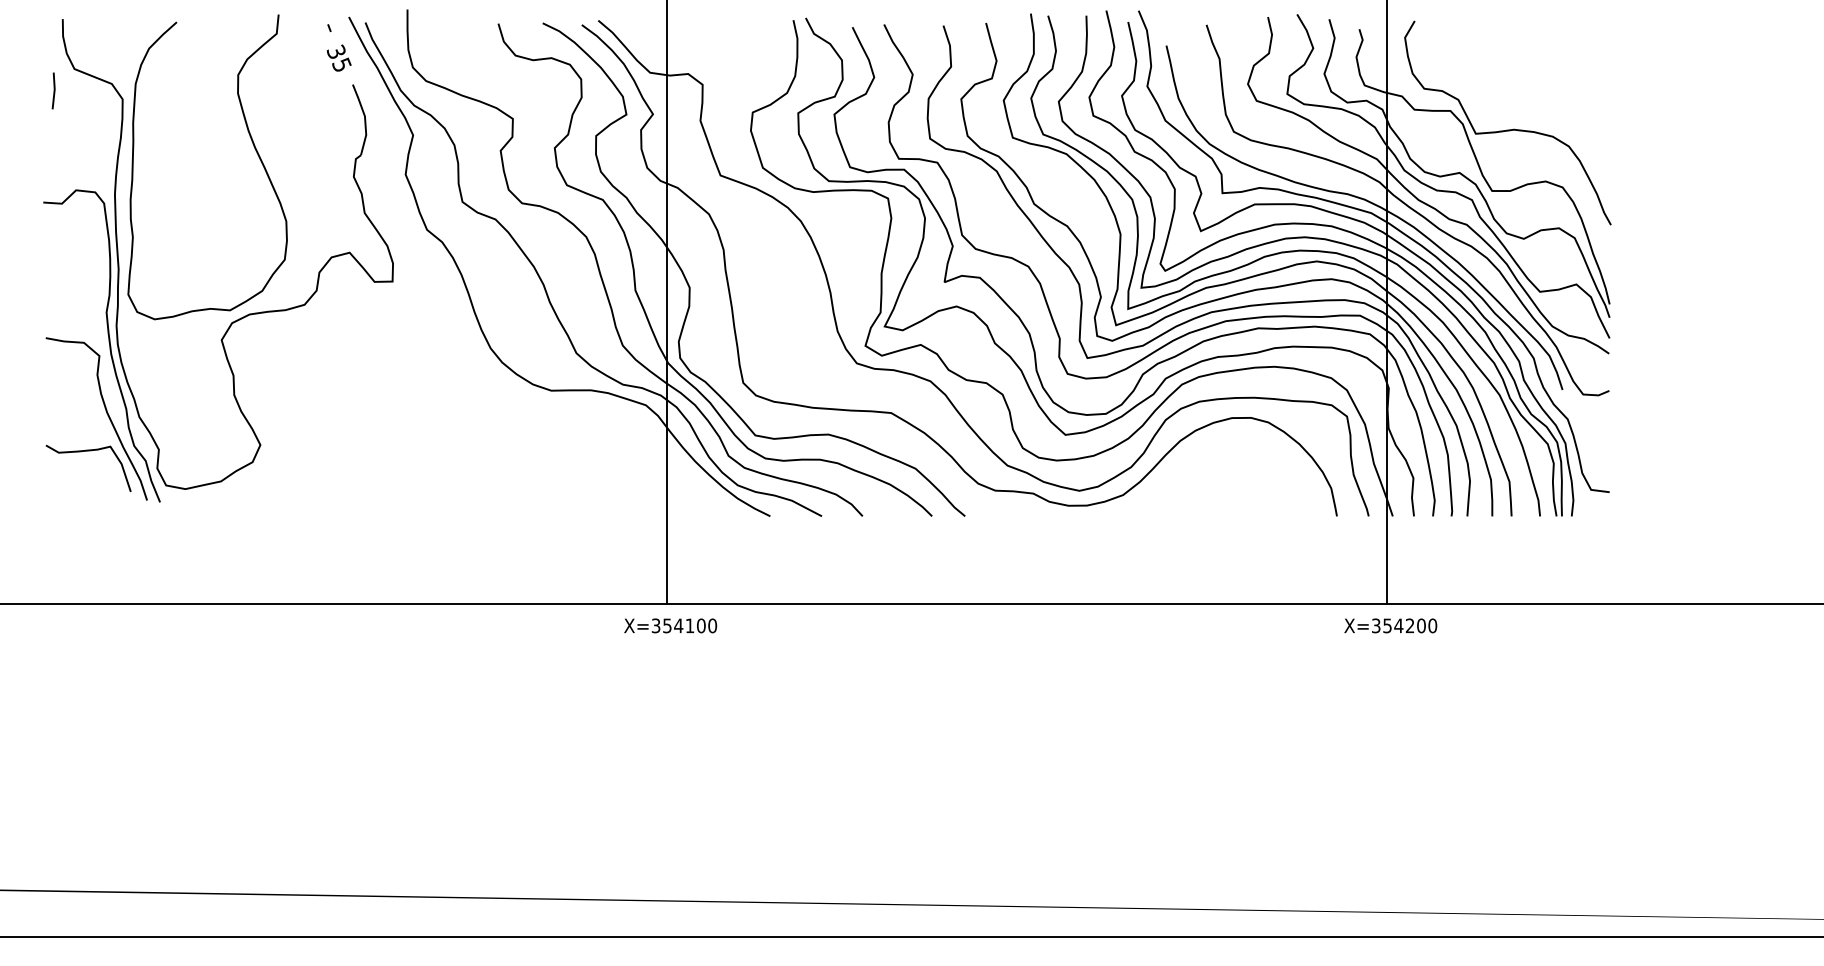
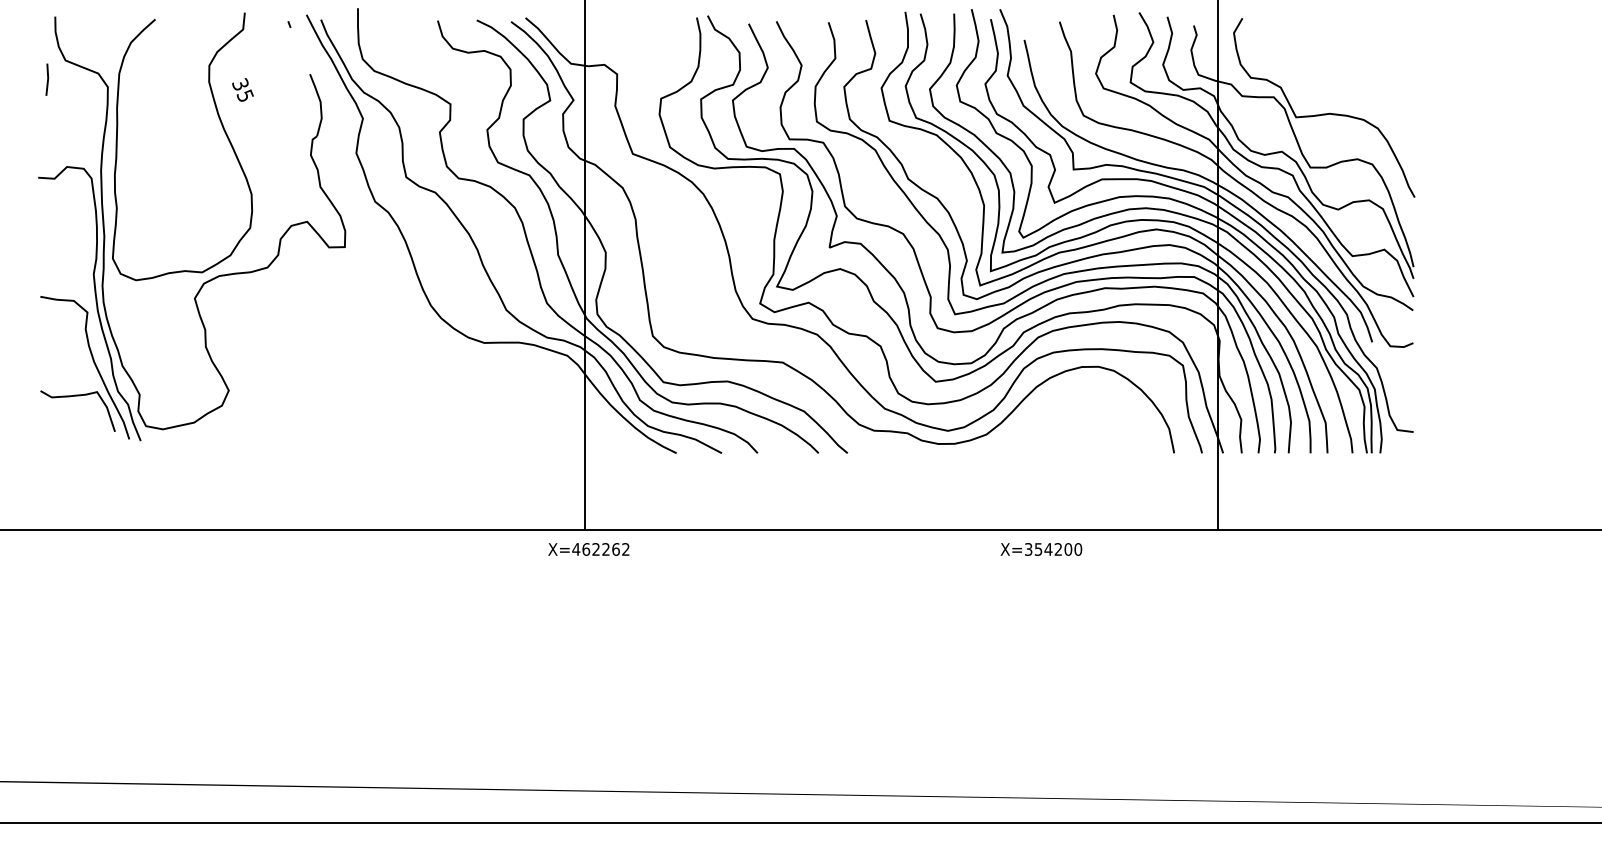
text: (338, 57) -> (242, 89), moved
text: (683, 625) -> (600, 549), X=354100 -> X=462262
text: (1390, 625) -> (1041, 549), moved

